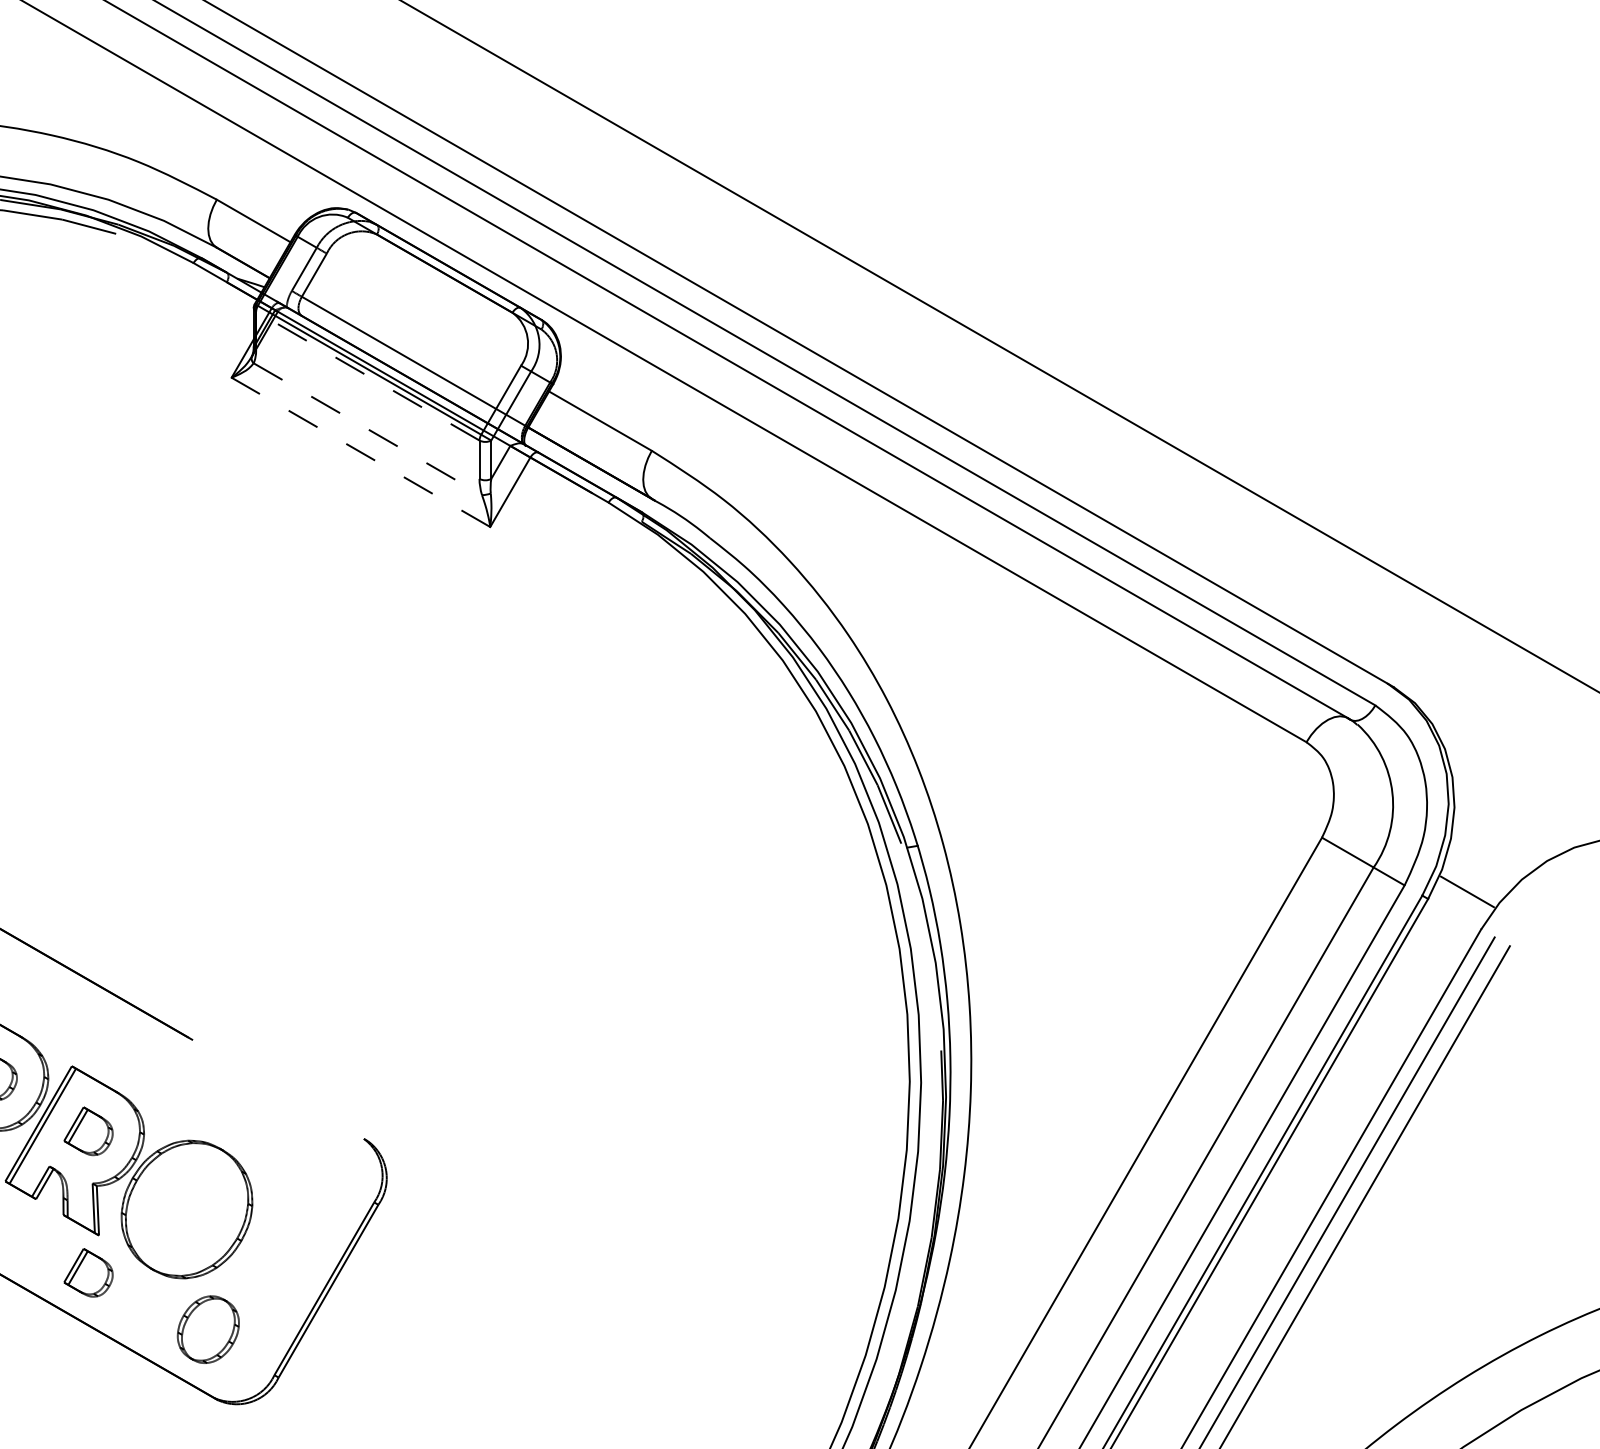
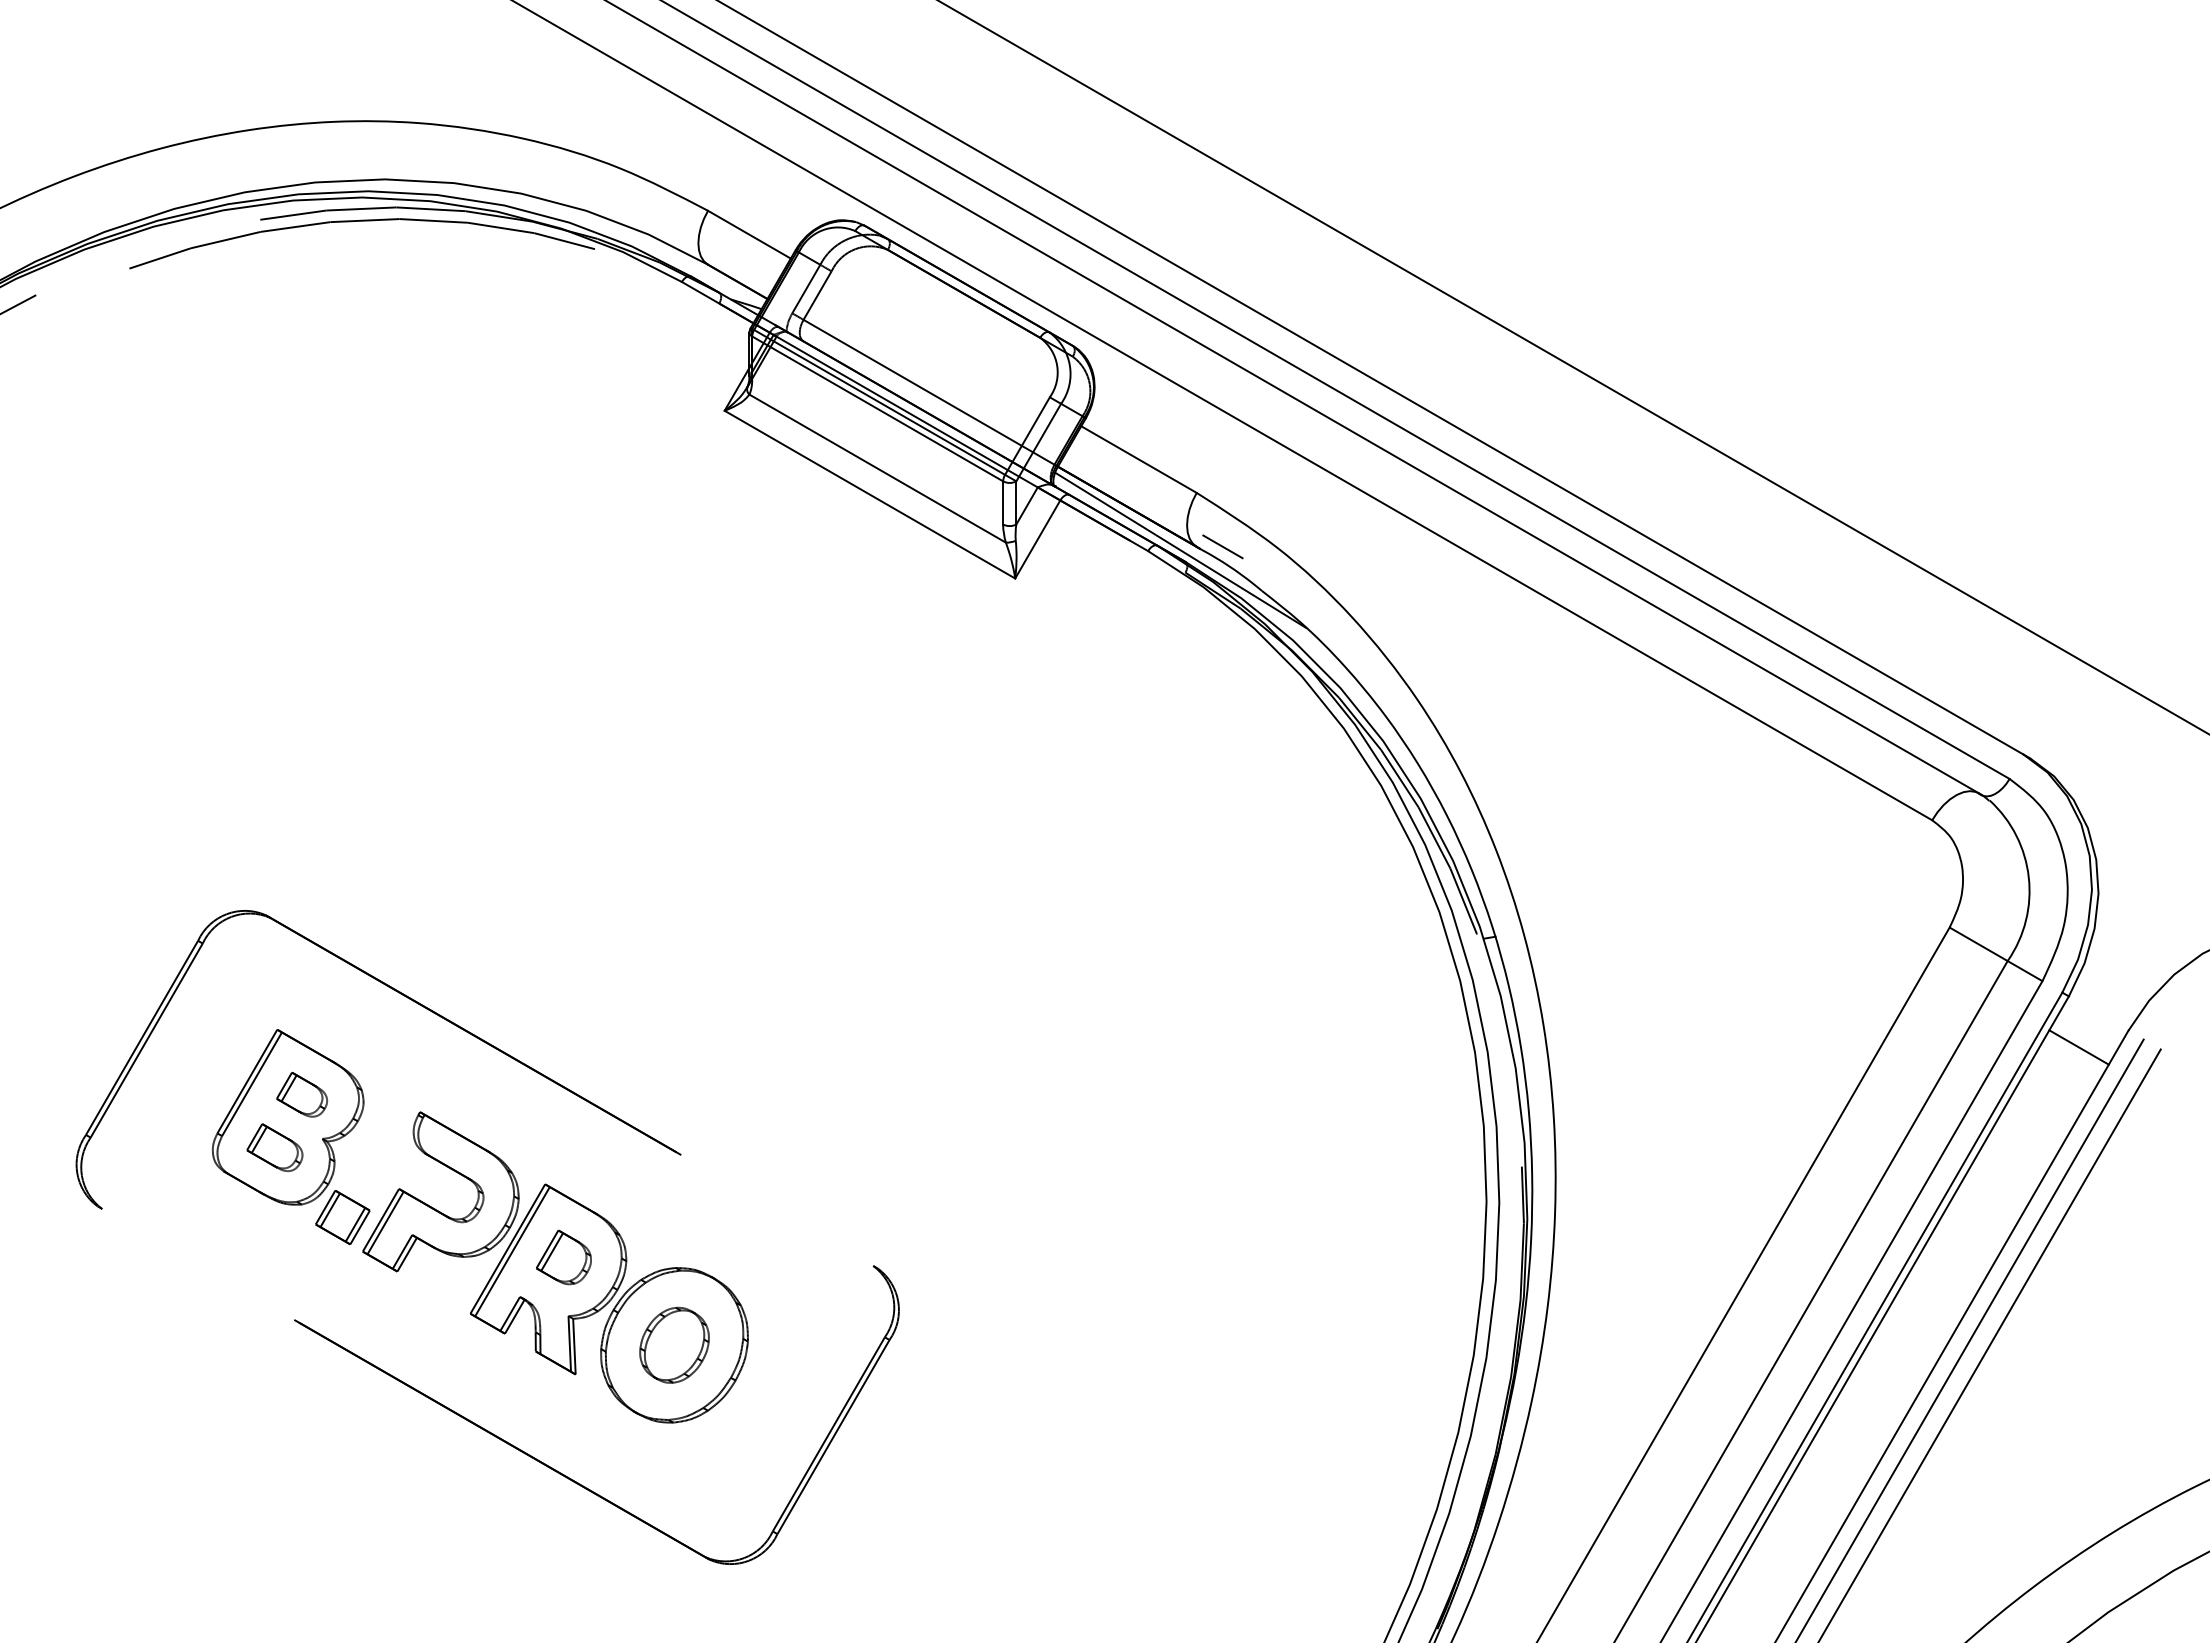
line: (367, 375) -> (877, 408), dashed -> solid
line: (368, 429) -> (878, 468), dashed -> solid
line: (360, 452) -> (869, 494), dashed -> solid
line: (674, 498) -> (1222, 546), added
line: (637, 501) -> (1180, 549), added
line: (1466, 891) -> (2078, 1047), moved
part: (88, 1272) -> (563, 1416), removed
part: (208, 1328) -> (674, 1344), moved

